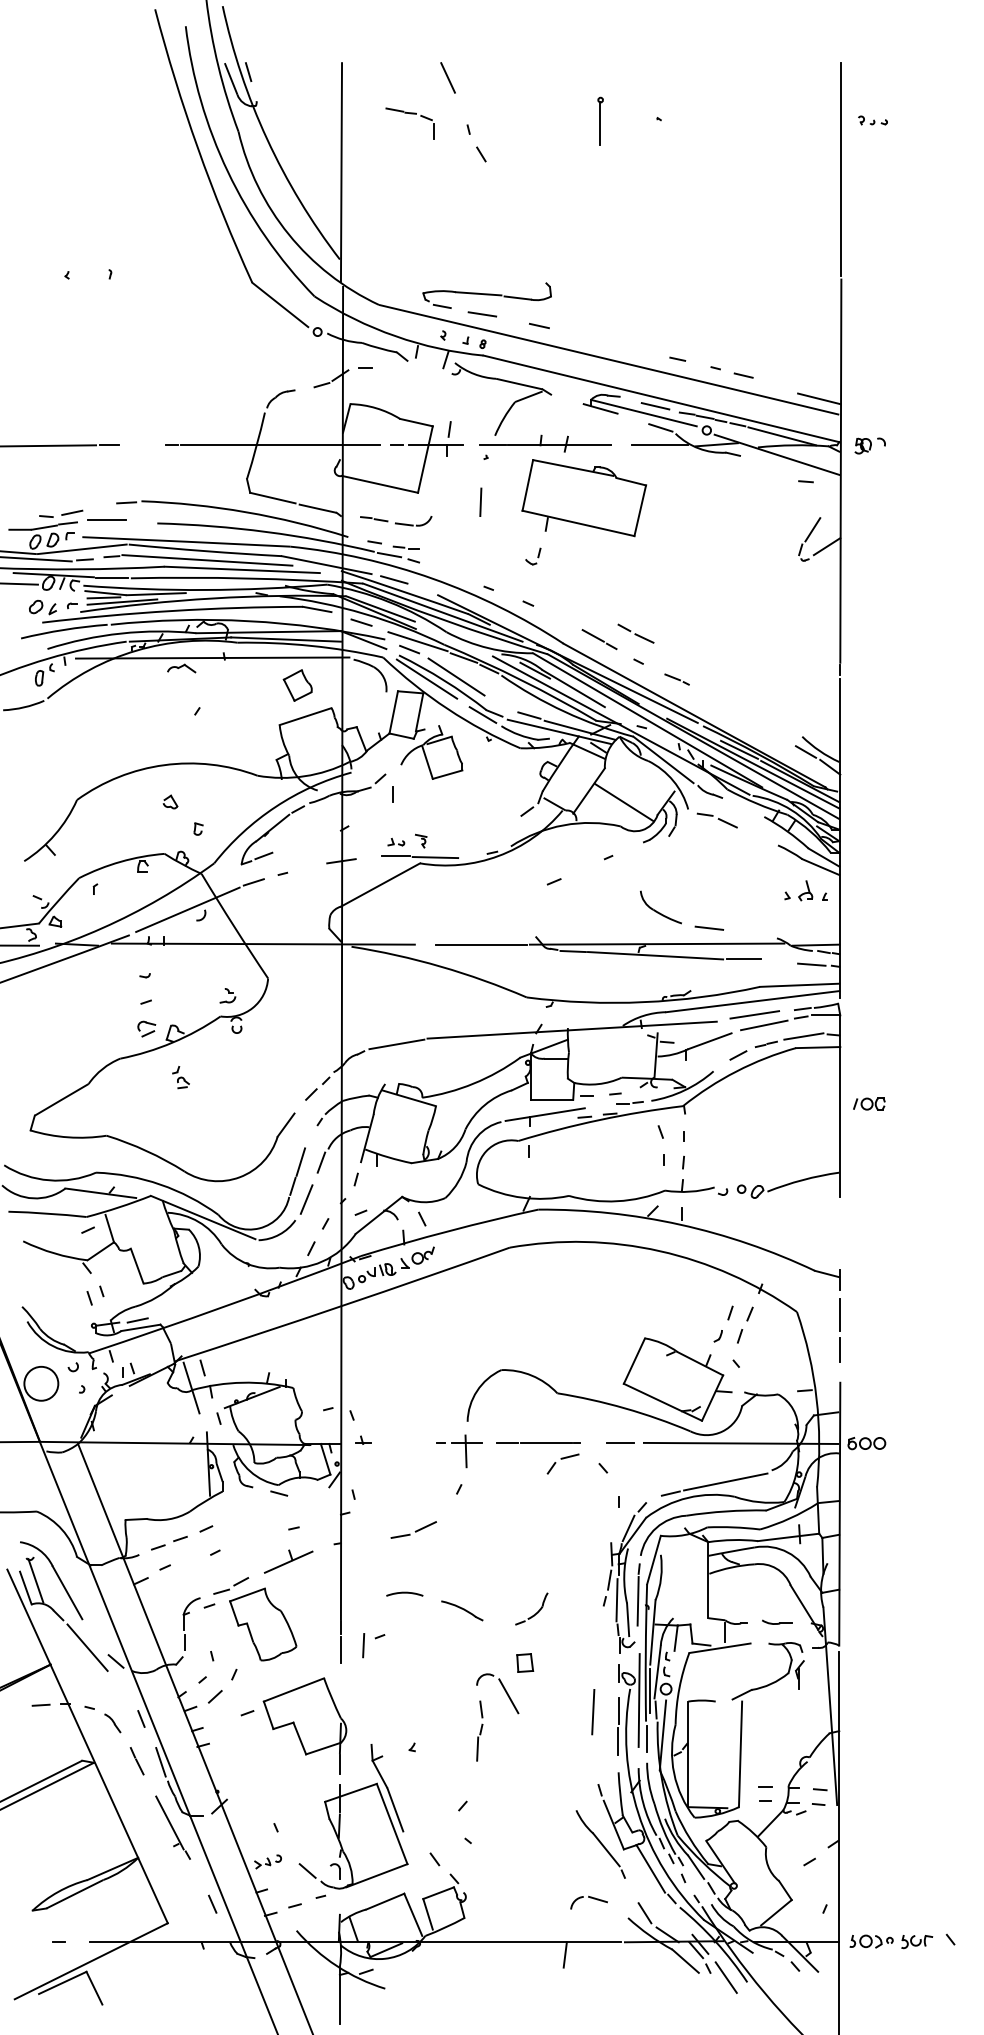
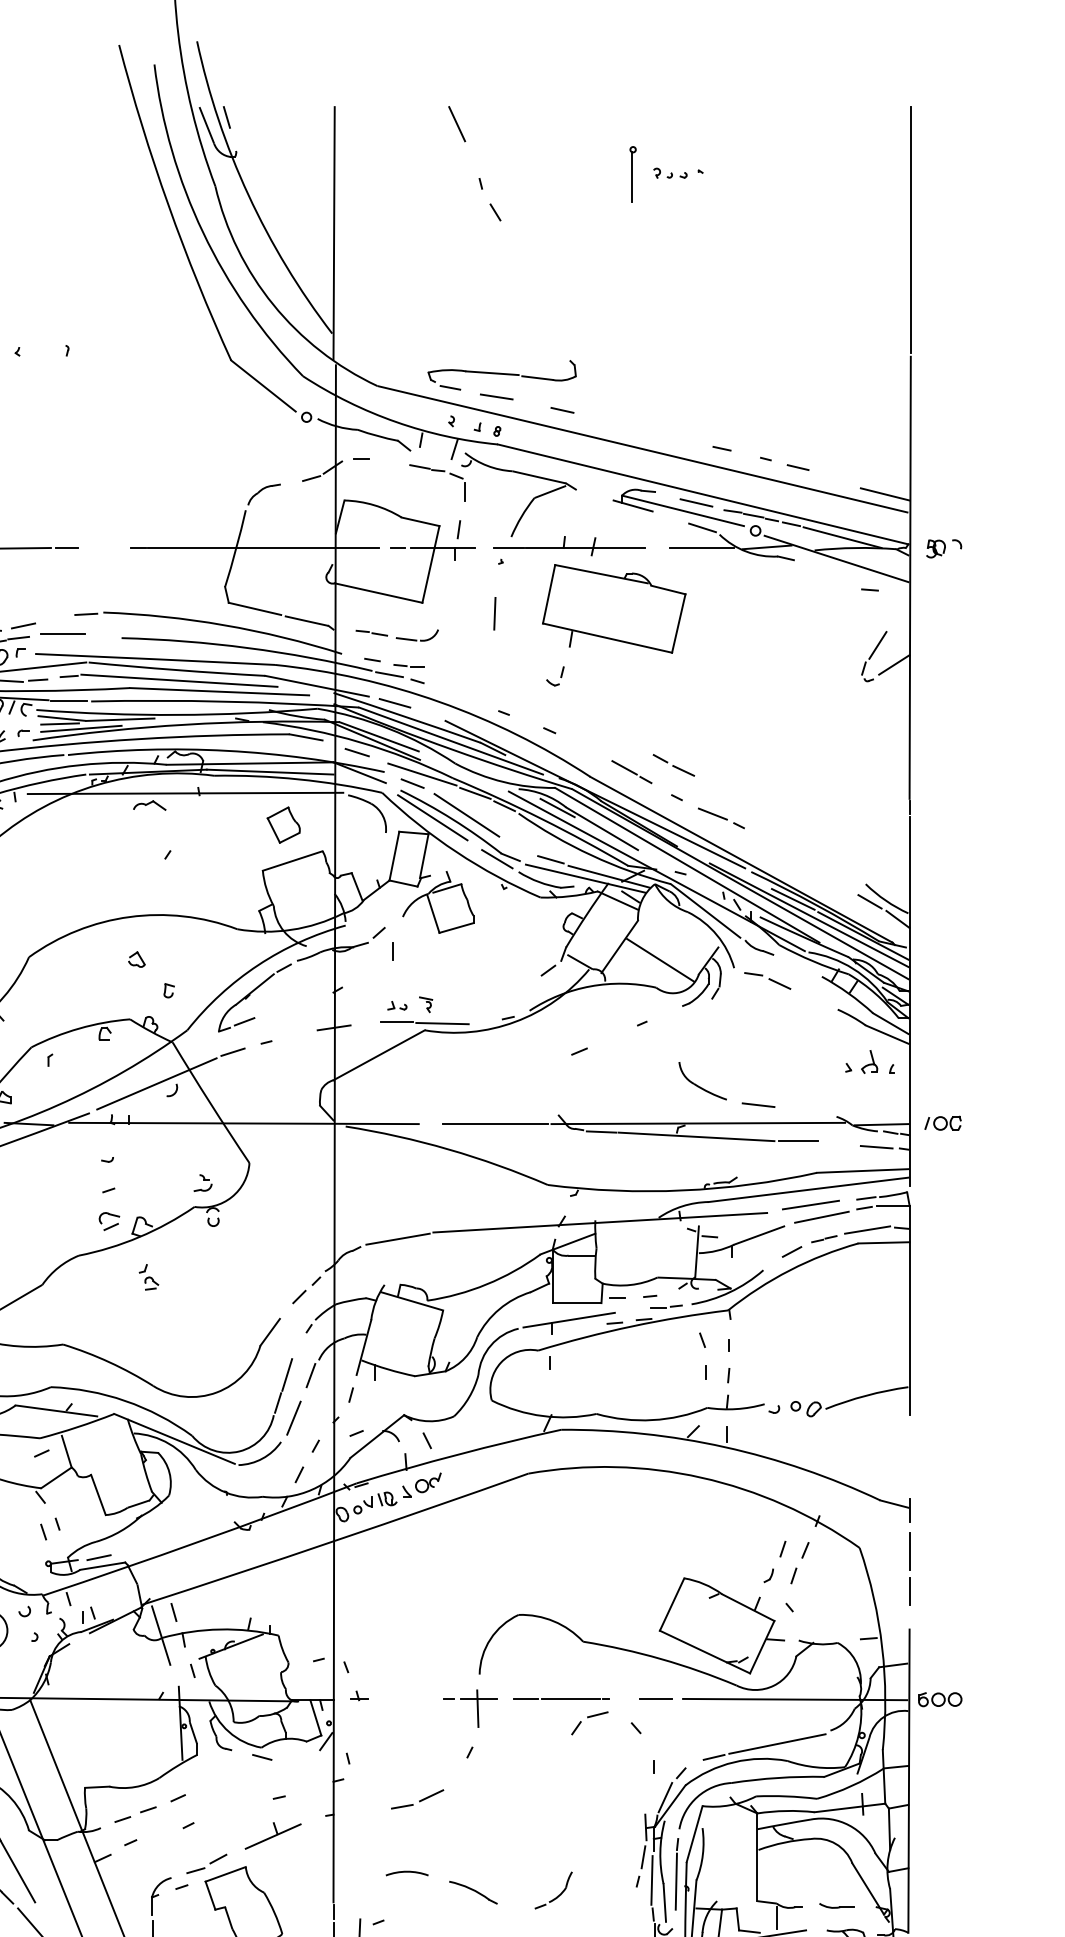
part: (410, 114) -> (437, 472), moved
part: (872, 120) -> (669, 173), moved
part: (676, 679) -> (720, 818), size x1.67
part: (869, 1103) -> (943, 1122), moved

